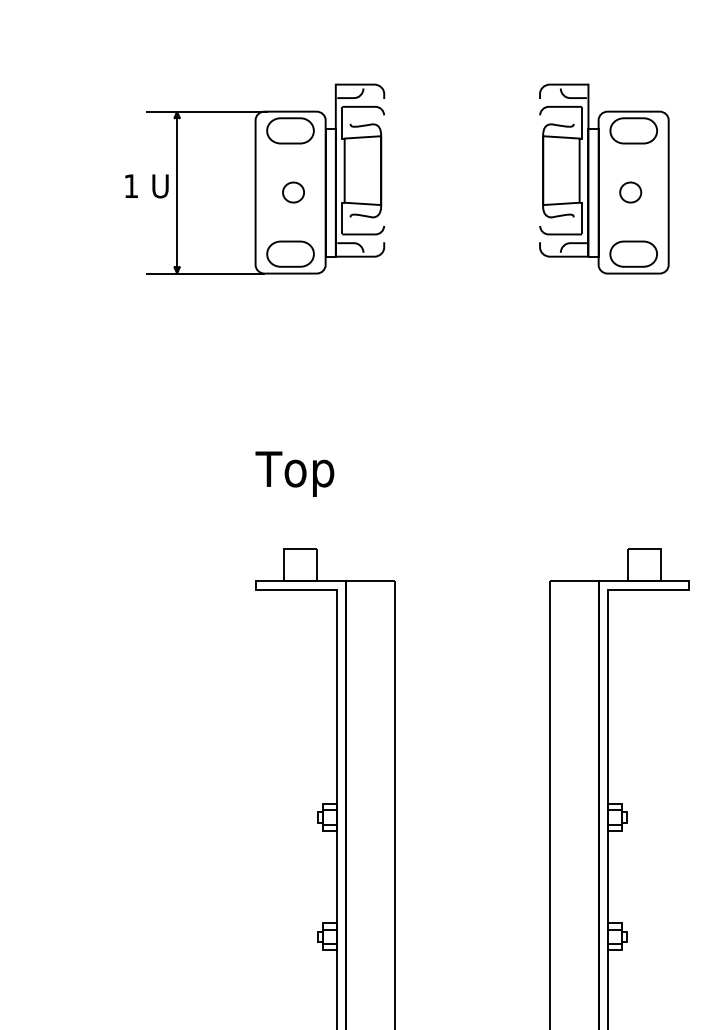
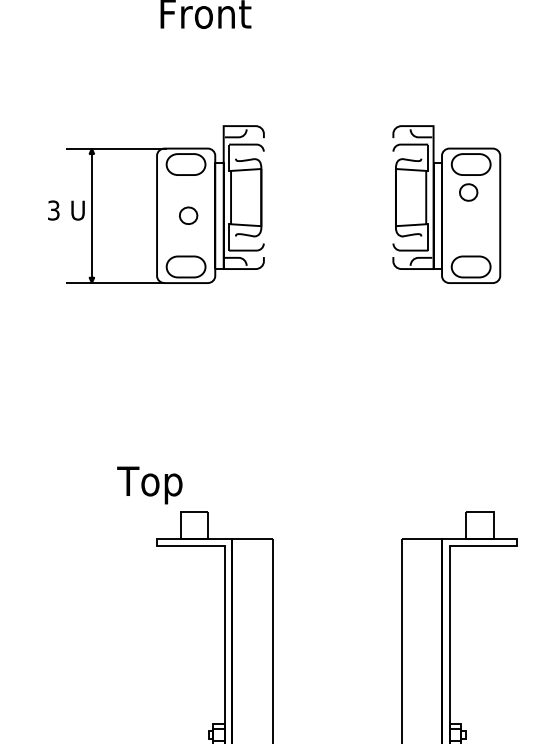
curve: (626, 184) -> (465, 185), moved
text: (131, 186) -> (53, 210), 1 -> 3
text: (294, 473) -> (149, 484), moved

